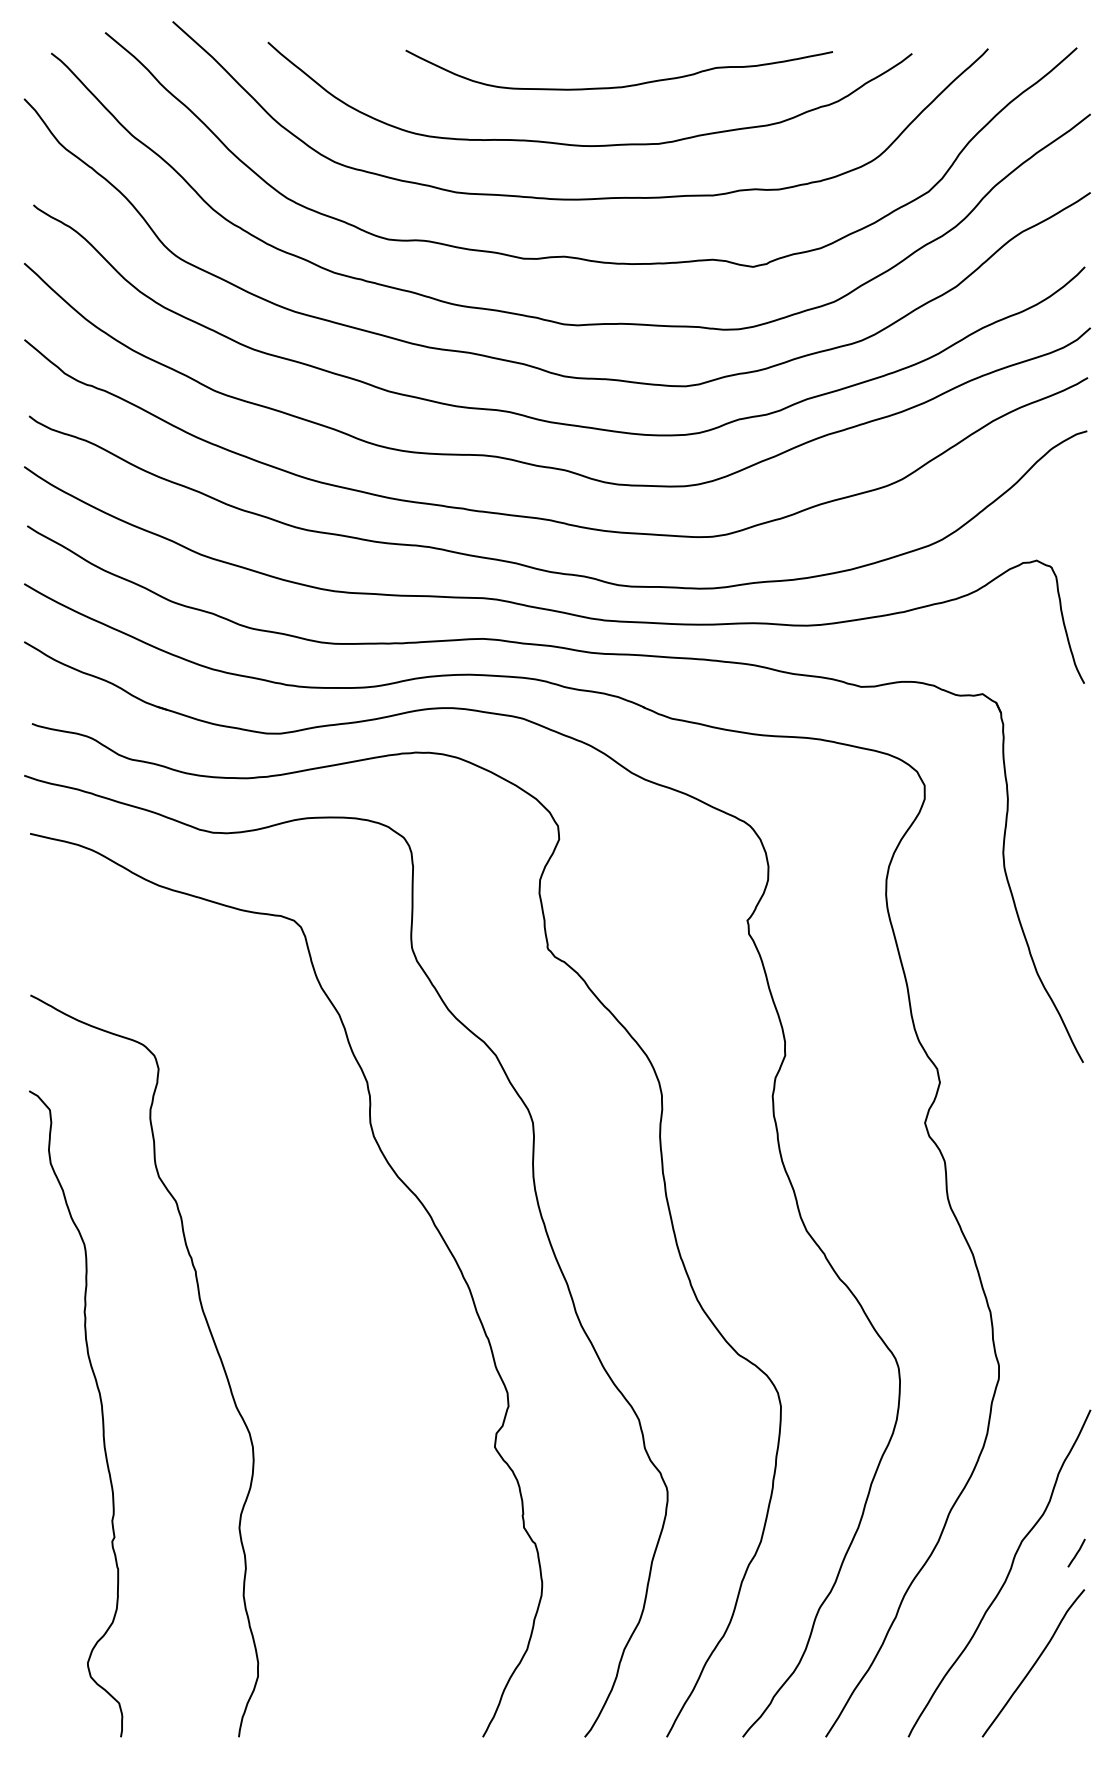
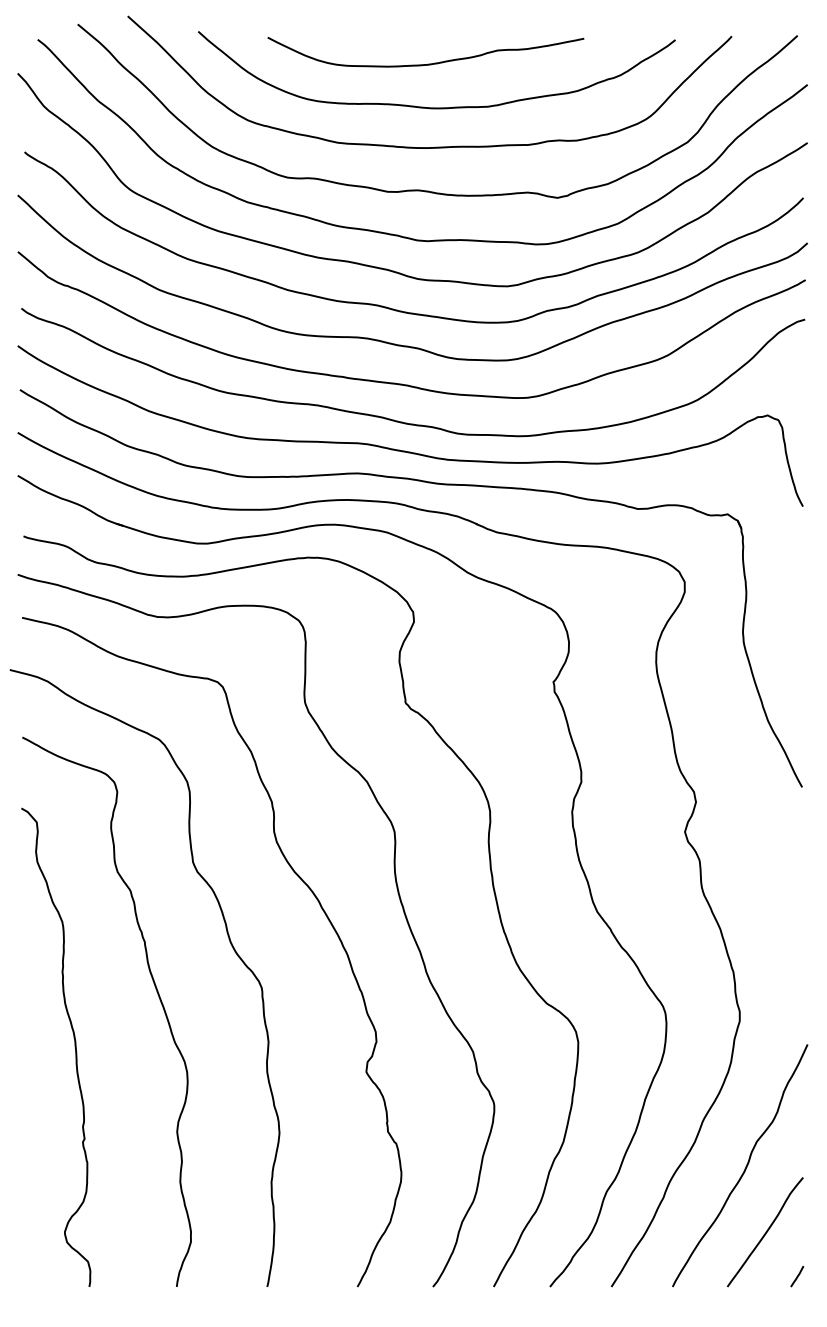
curve: (624, 85) -> (429, 63), moved
curve: (310, 1271) -> (229, 942), added
line: (1076, 1552) -> (797, 1276), moved

